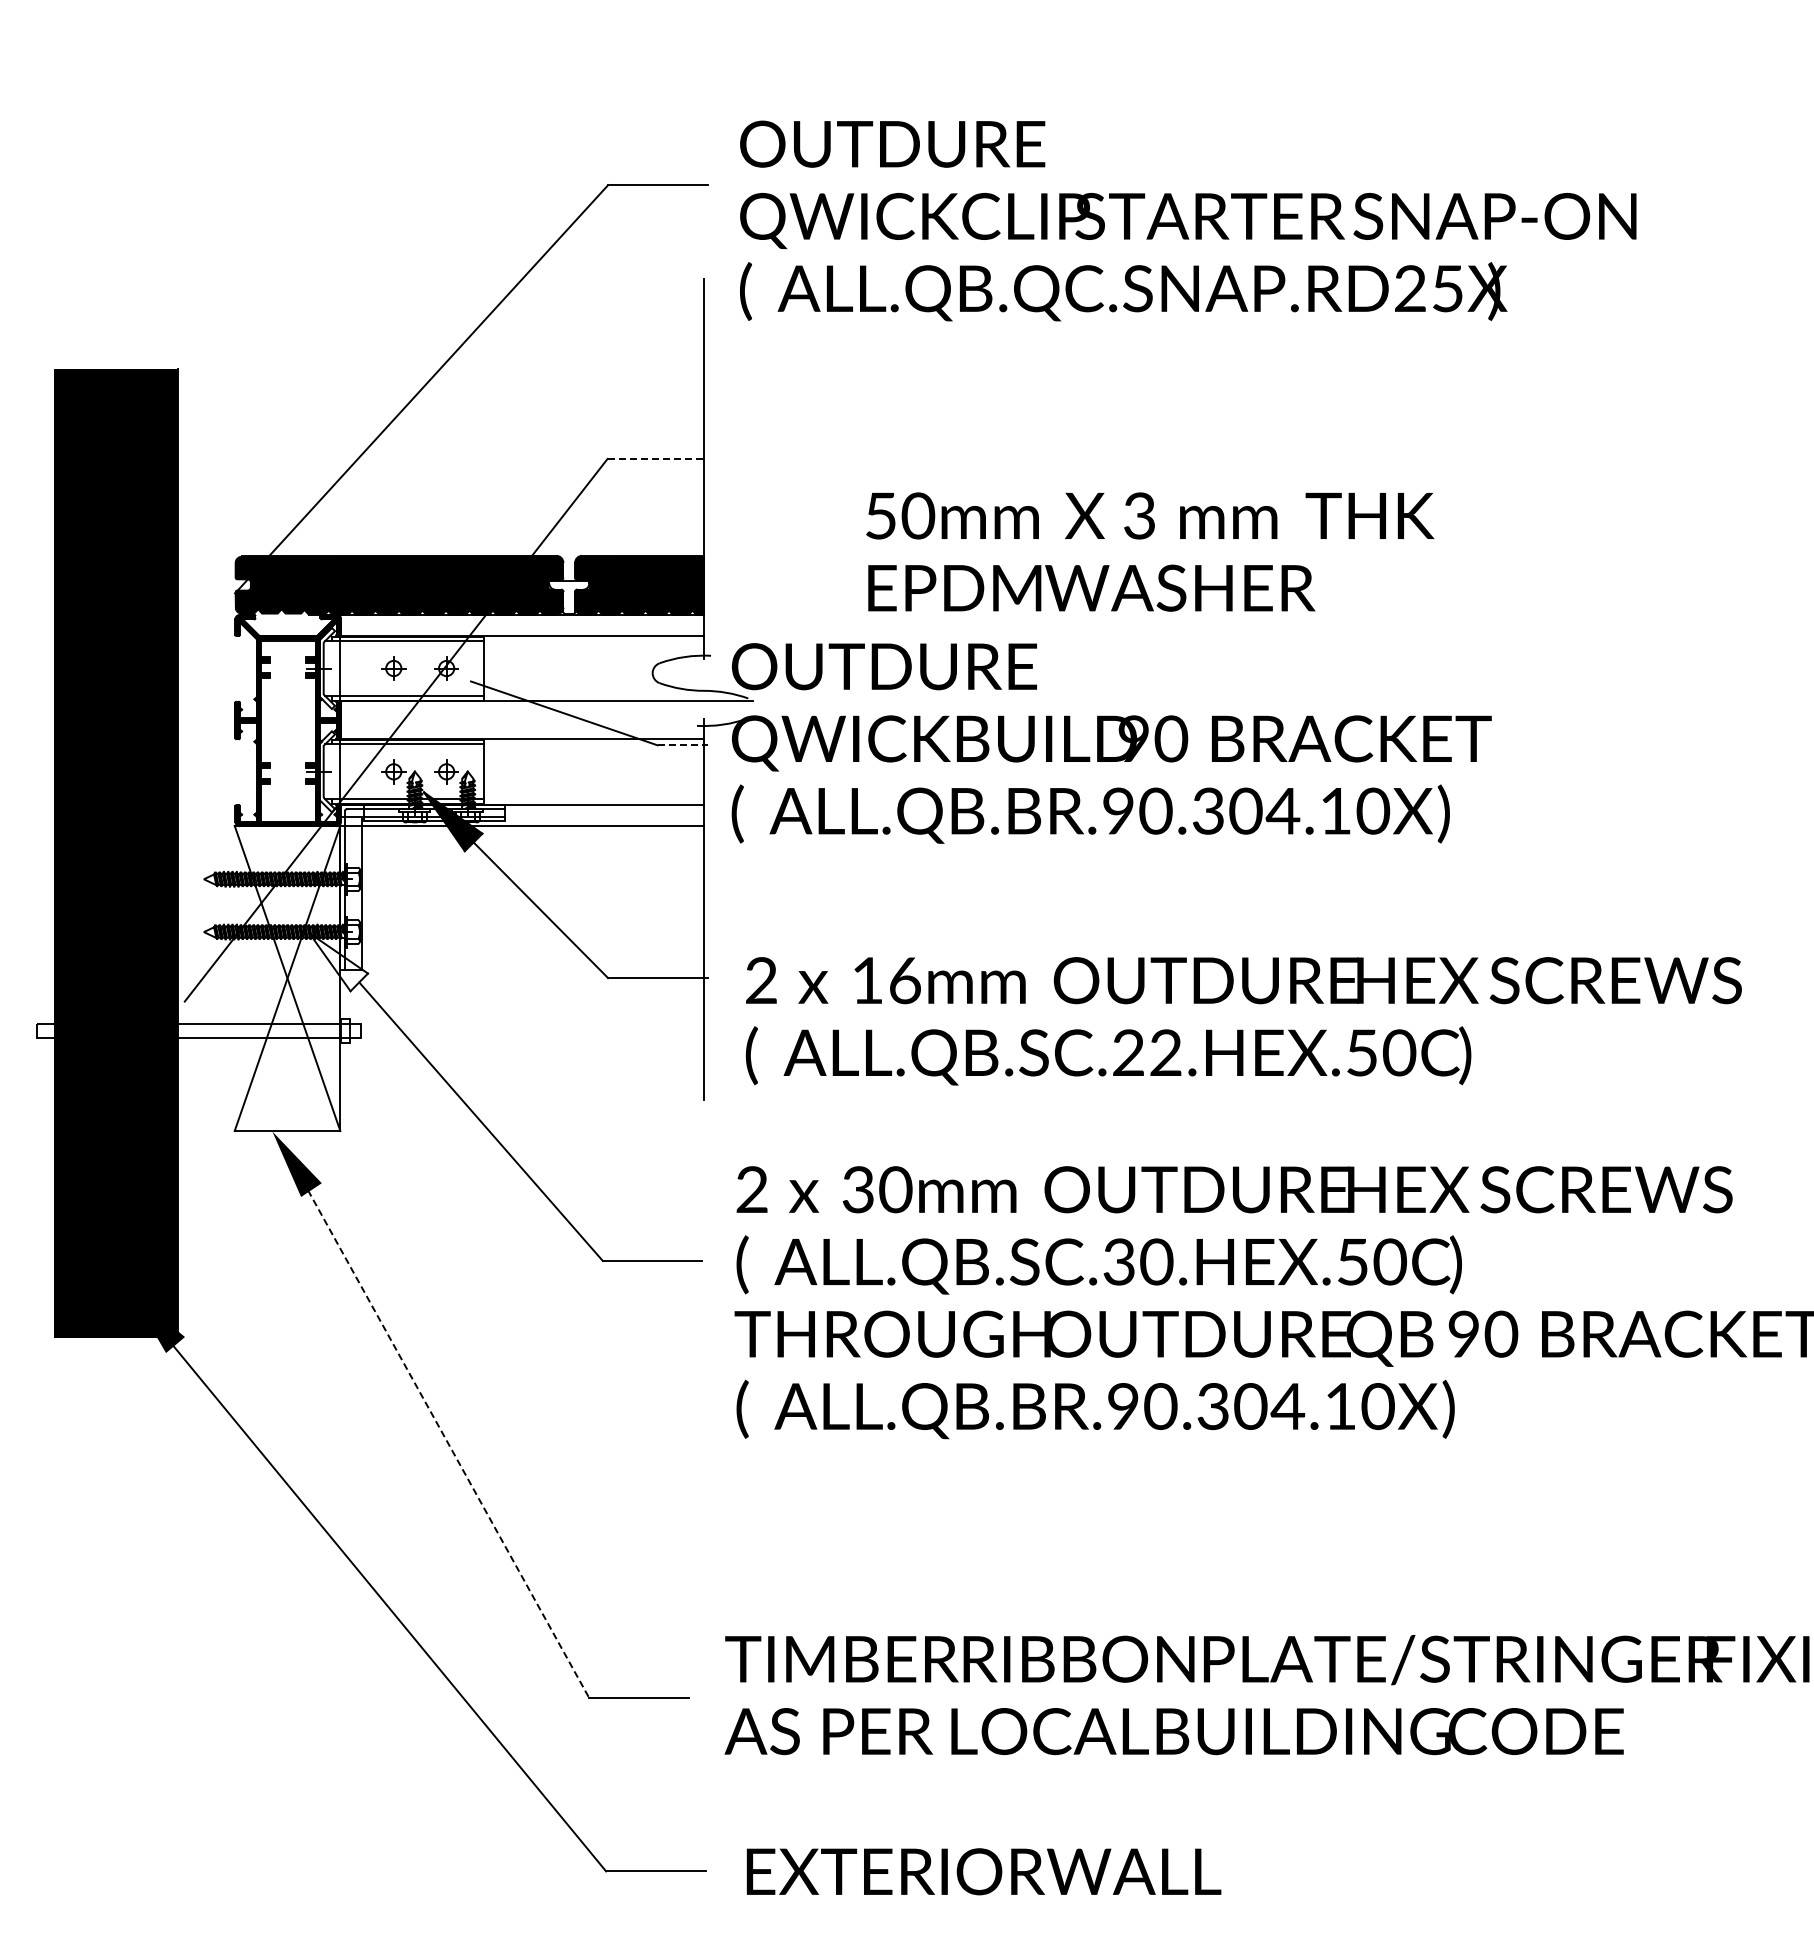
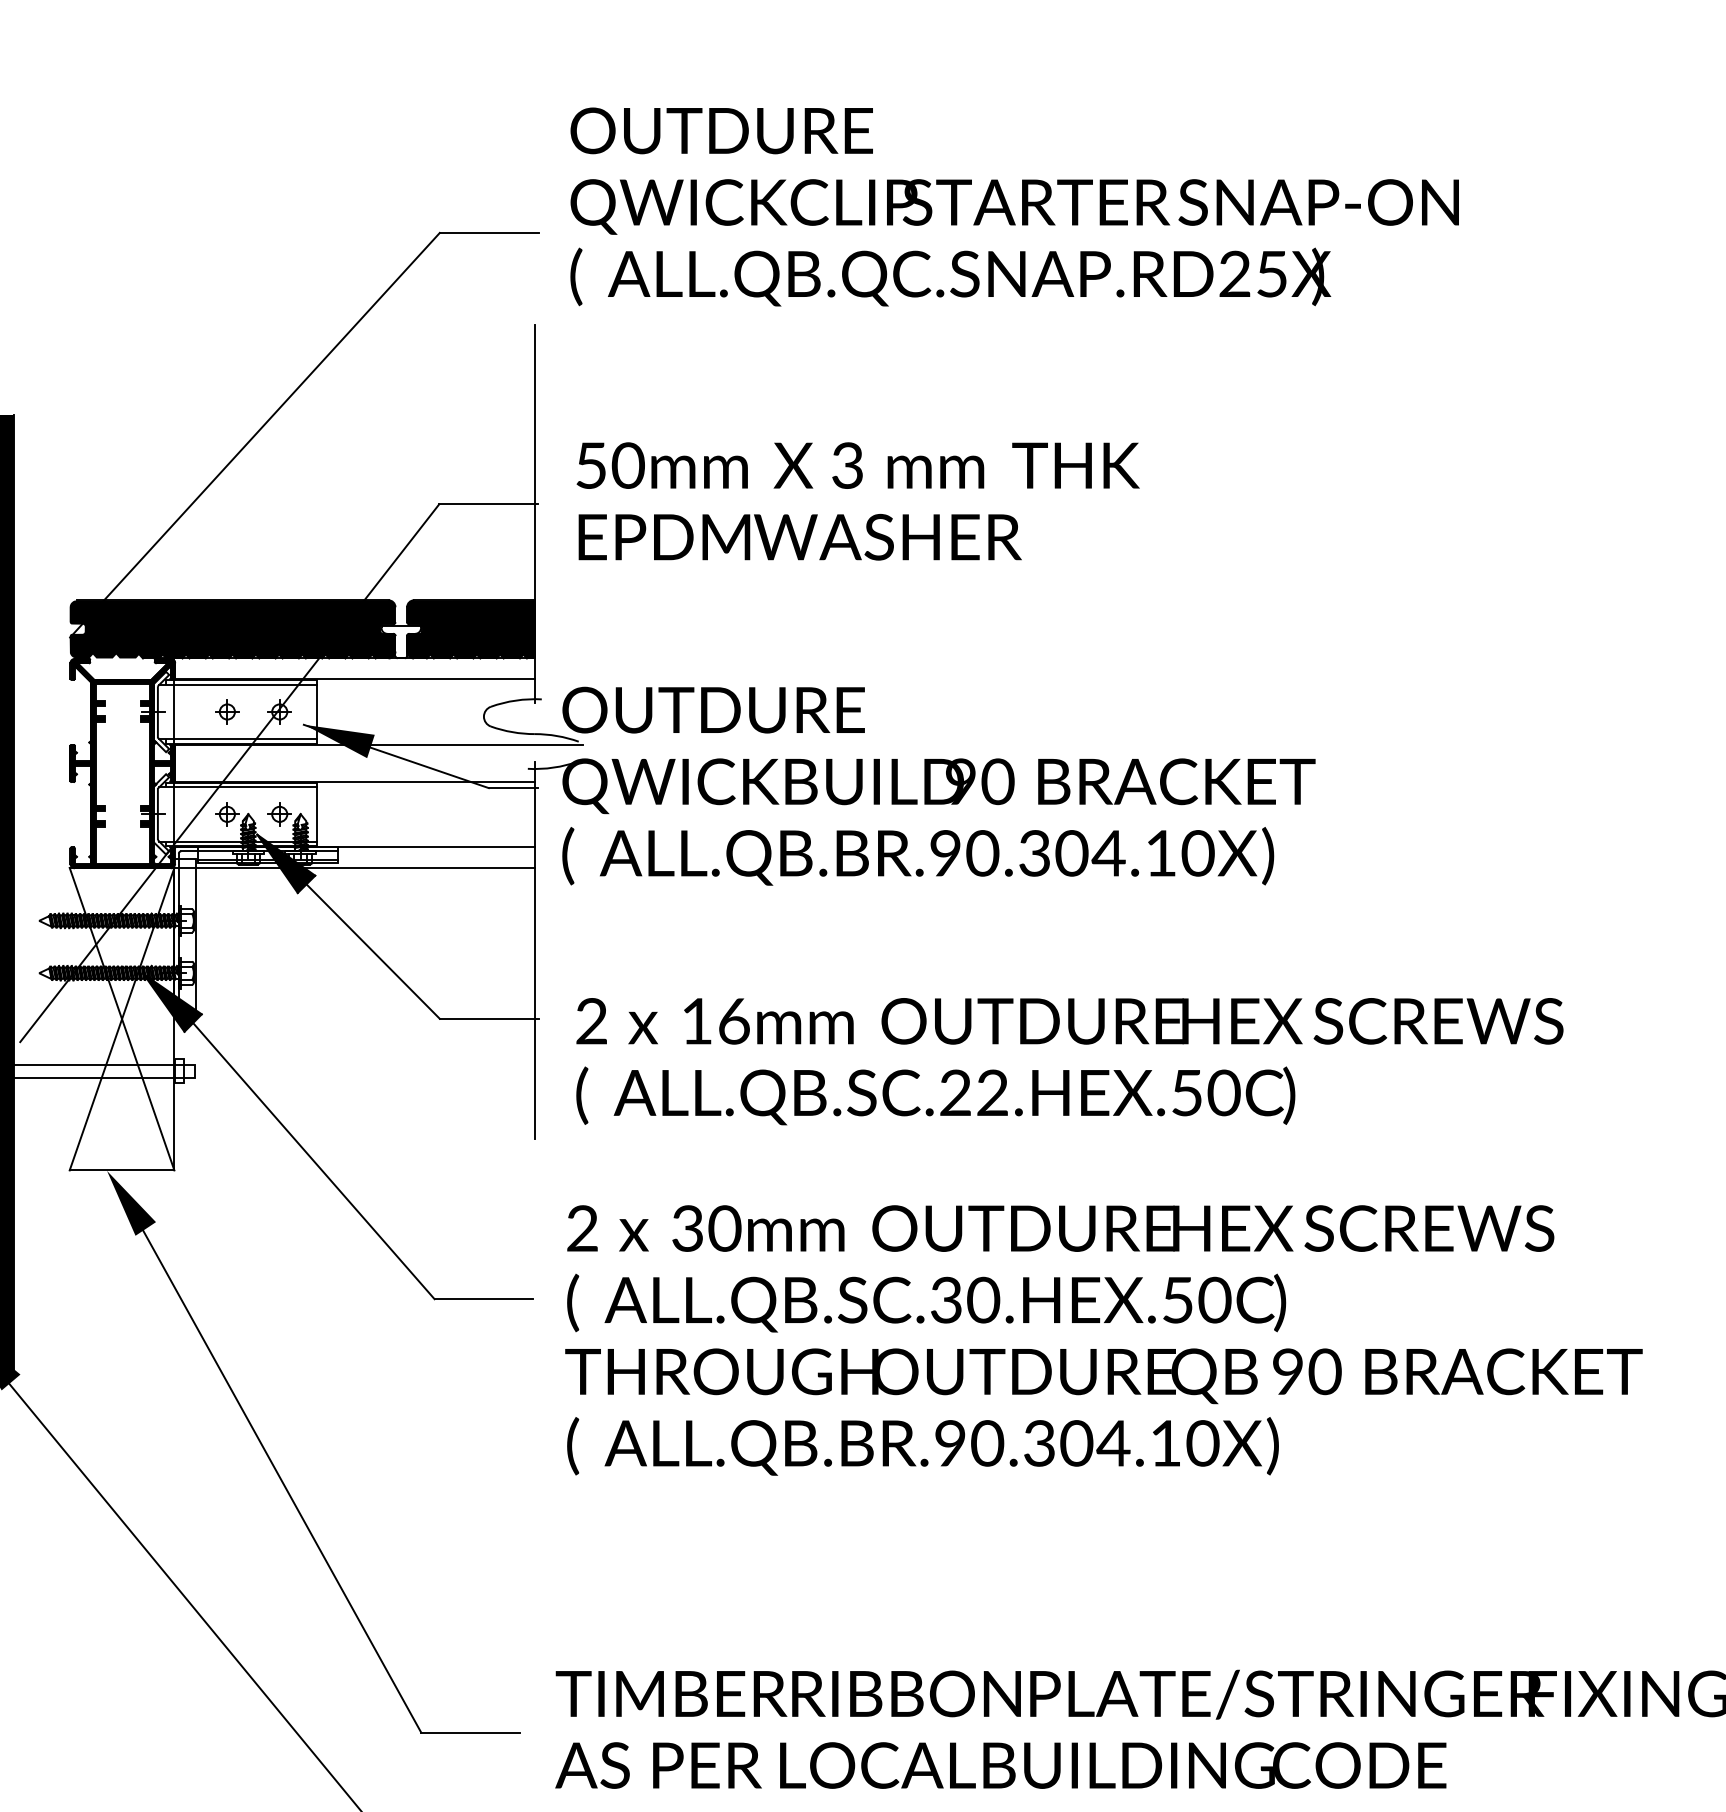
text: (1188, 220) -> (1015, 206), moved
line: (657, 458) -> (488, 503), dashed -> solid
text: (1150, 551) -> (858, 500), moved
fill: (506, 698) -> (339, 741), added
line: (682, 745) -> (513, 788), dashed -> solid
fill: (338, 961) -> (172, 1002), added
line: (443, 1435) -> (276, 1472), dashed -> solid

